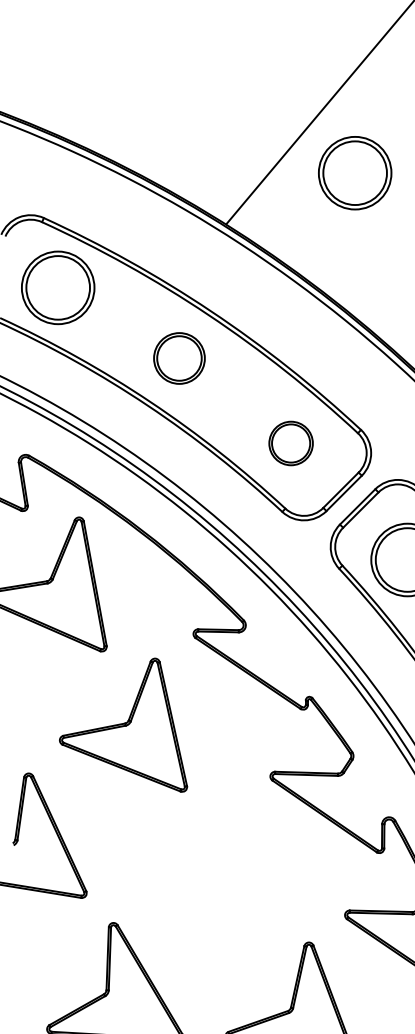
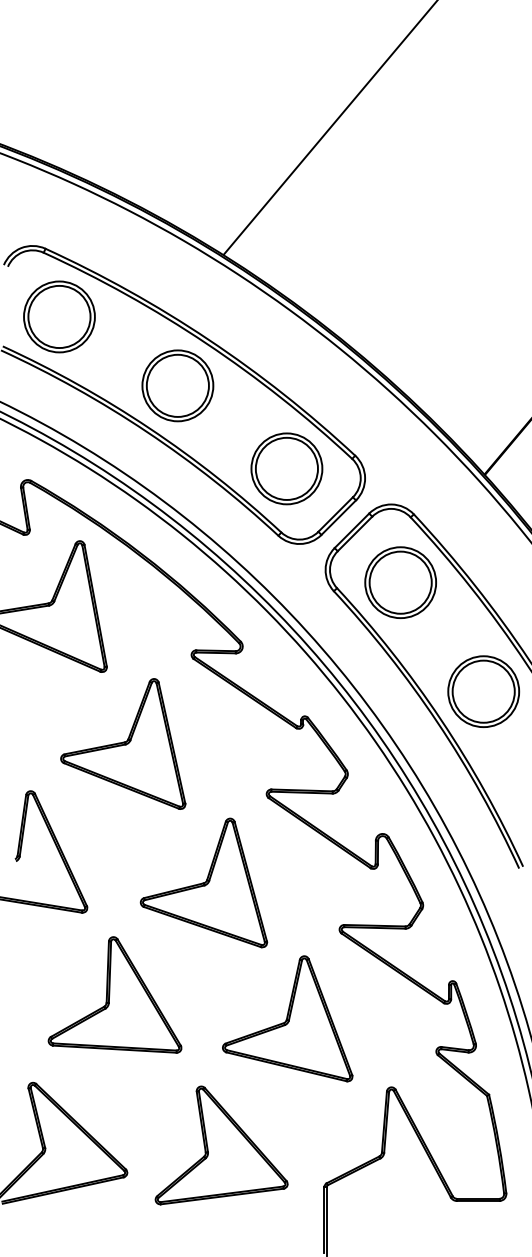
part: (355, 172) -> (349, 204), removed
part: (179, 358) -> (177, 385), size x1.43
part: (290, 443) -> (286, 468), size x1.67
part: (205, 867) -> (203, 882), added

